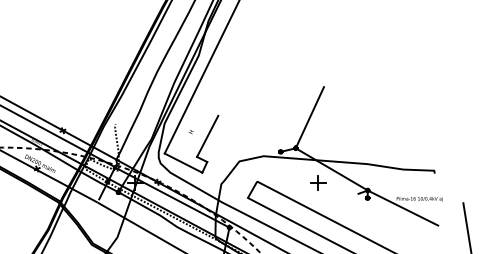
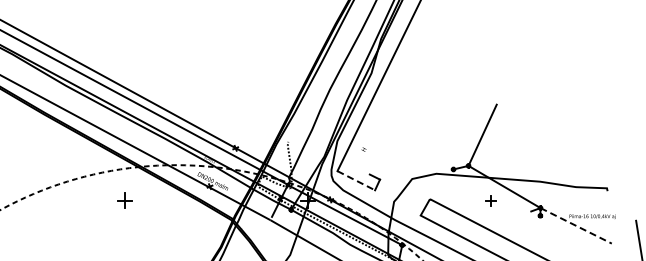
line: (207, 135) -> (380, 153), removed
line: (183, 162) -> (356, 180), solid -> dashed
part: (317, 182) -> (490, 200), size x0.7
line: (403, 207) -> (576, 225), solid -> dashed

